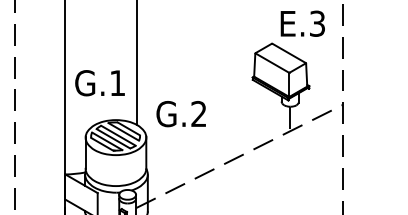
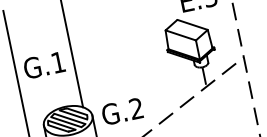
text: (99, 83) -> (43, 65), moved
text: (180, 114) -> (121, 112), moved

